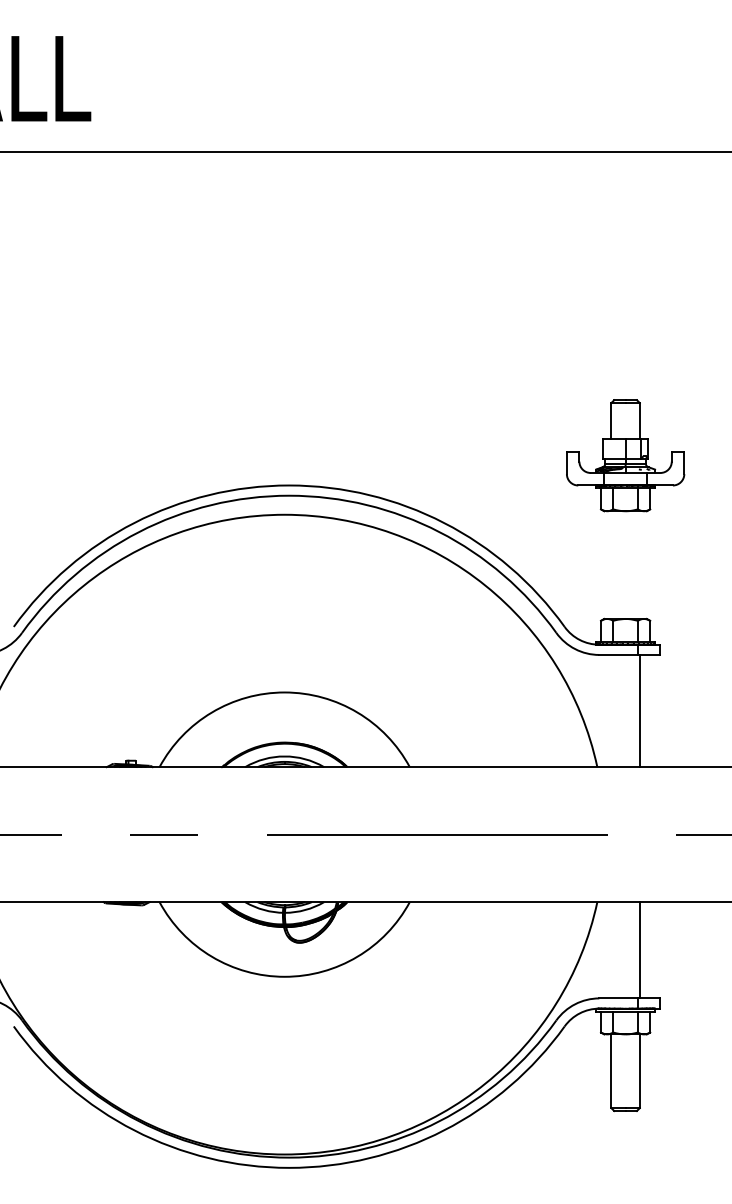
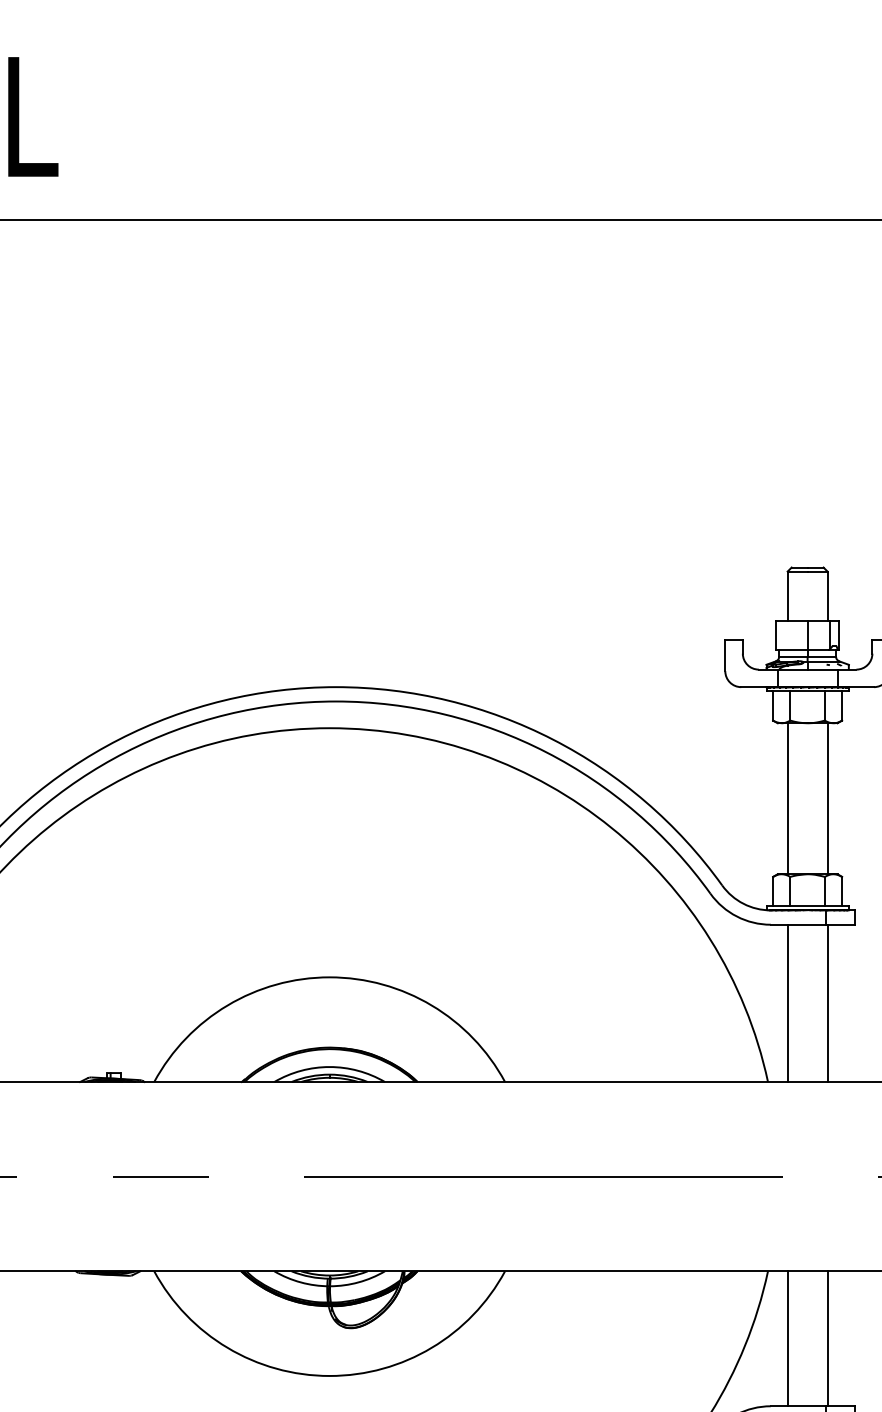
line: (611, 564) -> (787, 797), added
line: (639, 564) -> (827, 797), added
line: (611, 710) -> (787, 1002), added
line: (611, 950) -> (787, 1339), added

